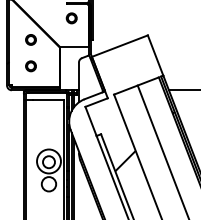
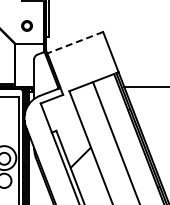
part: (71, 18) -> (26, 26), moved
line: (119, 46) -> (74, 43), solid -> dashed

